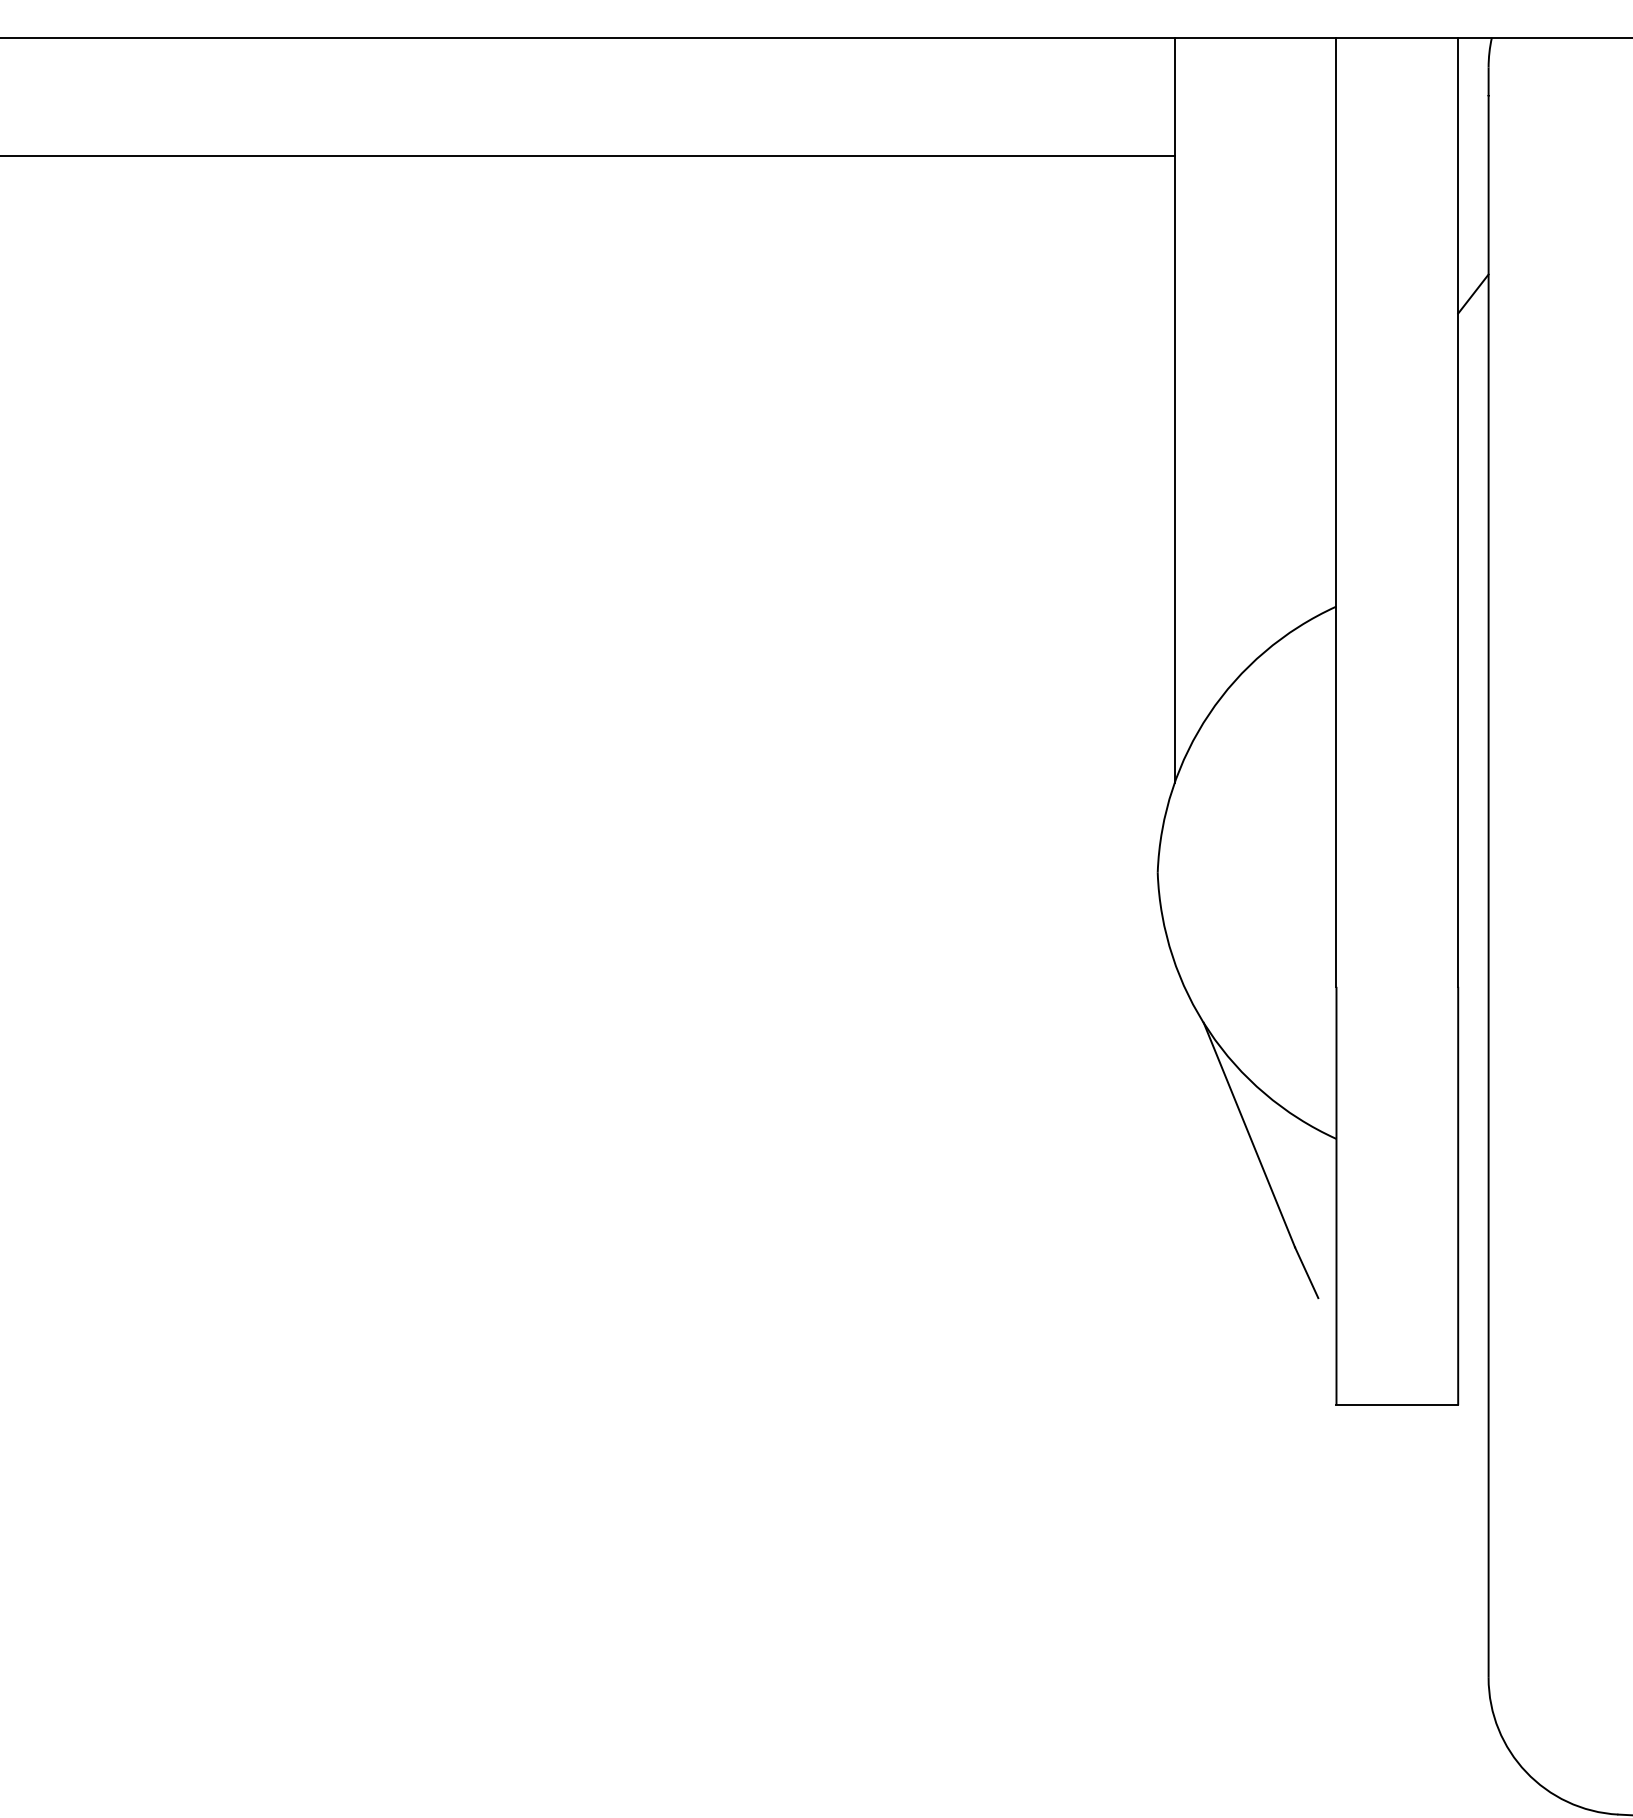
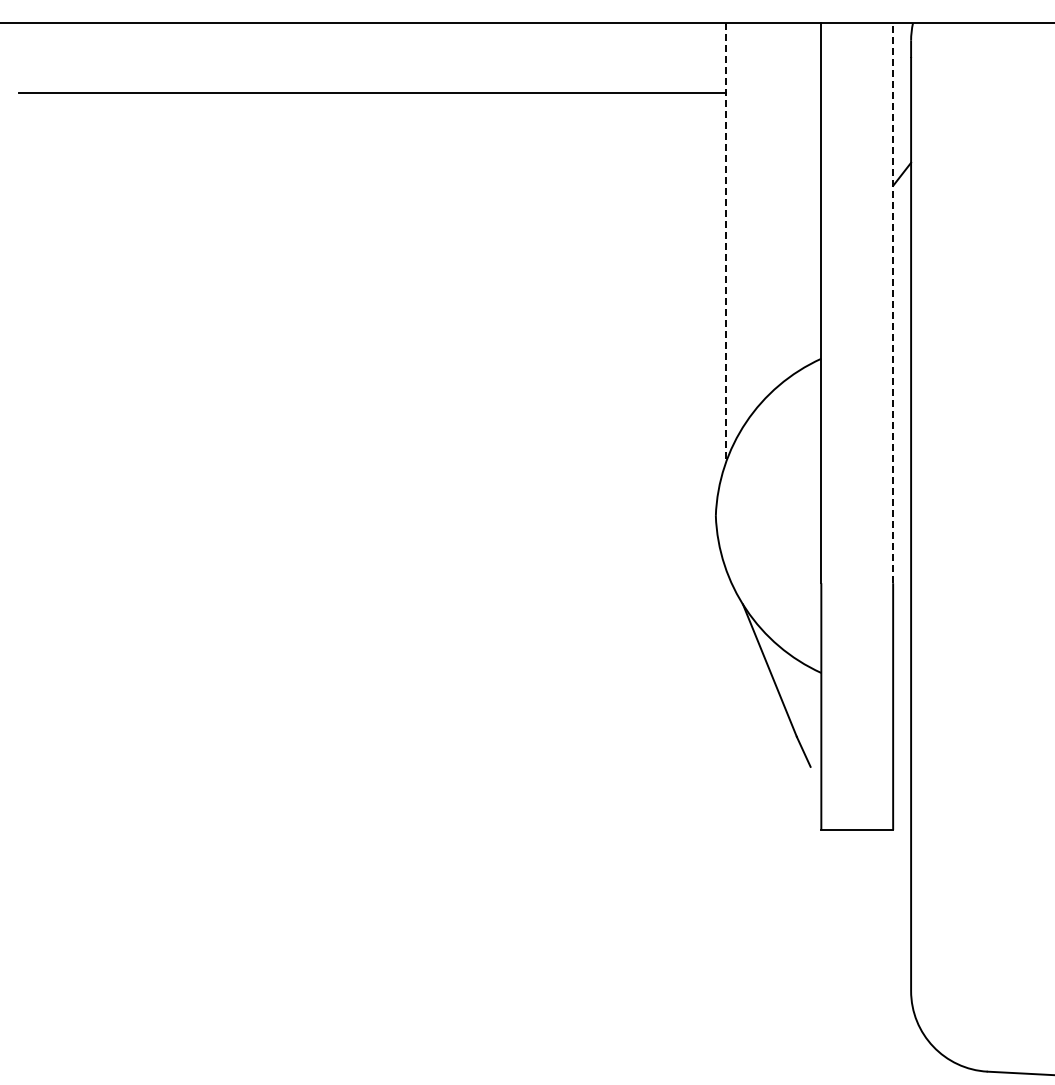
line: (1174, 409) -> (725, 242), solid -> dashed
line: (1458, 511) -> (893, 302), solid -> dashed

